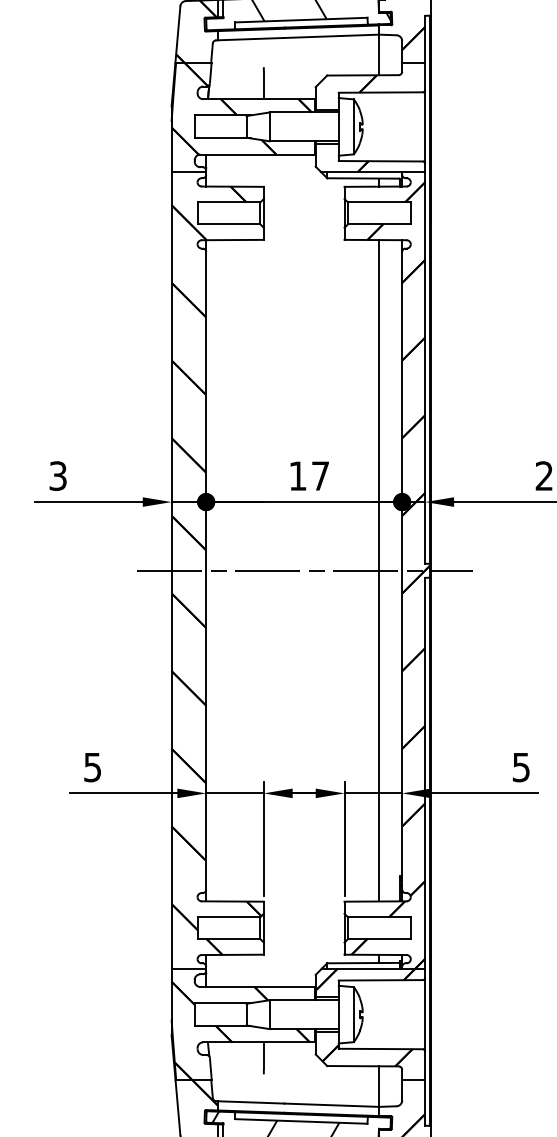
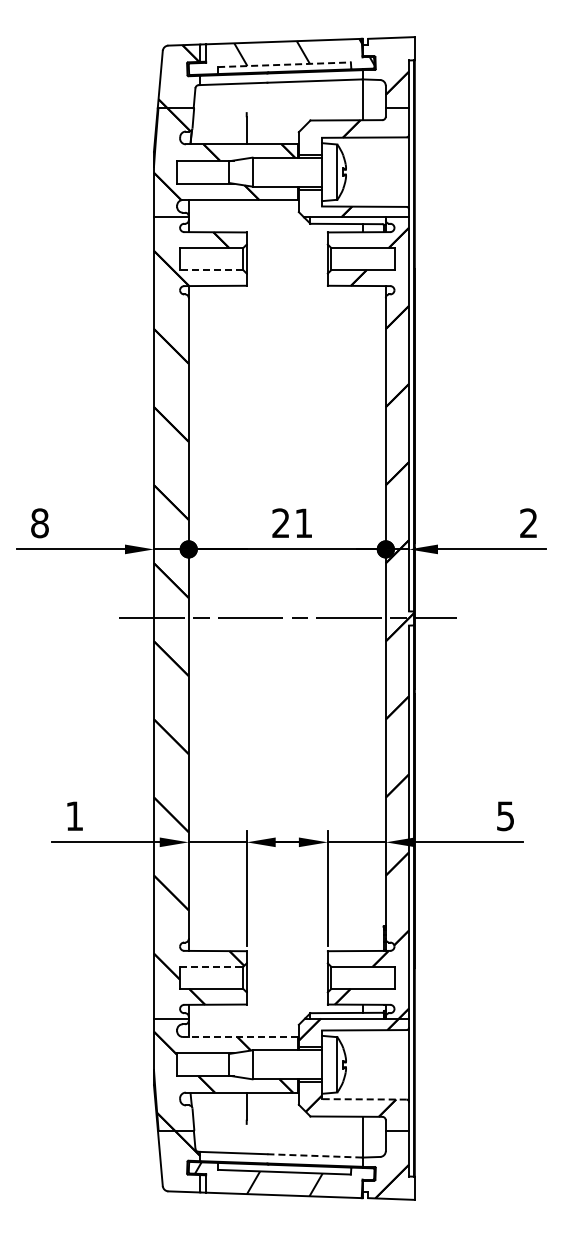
line: (302, 19) -> (285, 64), solid -> dashed
line: (228, 224) -> (211, 270), solid -> dashed
text: (309, 475) -> (292, 522), 17 -> 21
text: (57, 476) -> (39, 523), 3 -> 8
line: (378, 570) -> (362, 618), removed
text: (92, 767) -> (74, 816), 5 -> 1
line: (228, 916) -> (211, 966), solid -> dashed
line: (256, 987) -> (239, 1037), solid -> dashed
line: (379, 1049) -> (363, 1099), solid -> dashed
line: (332, 1104) -> (315, 1155), solid -> dashed

